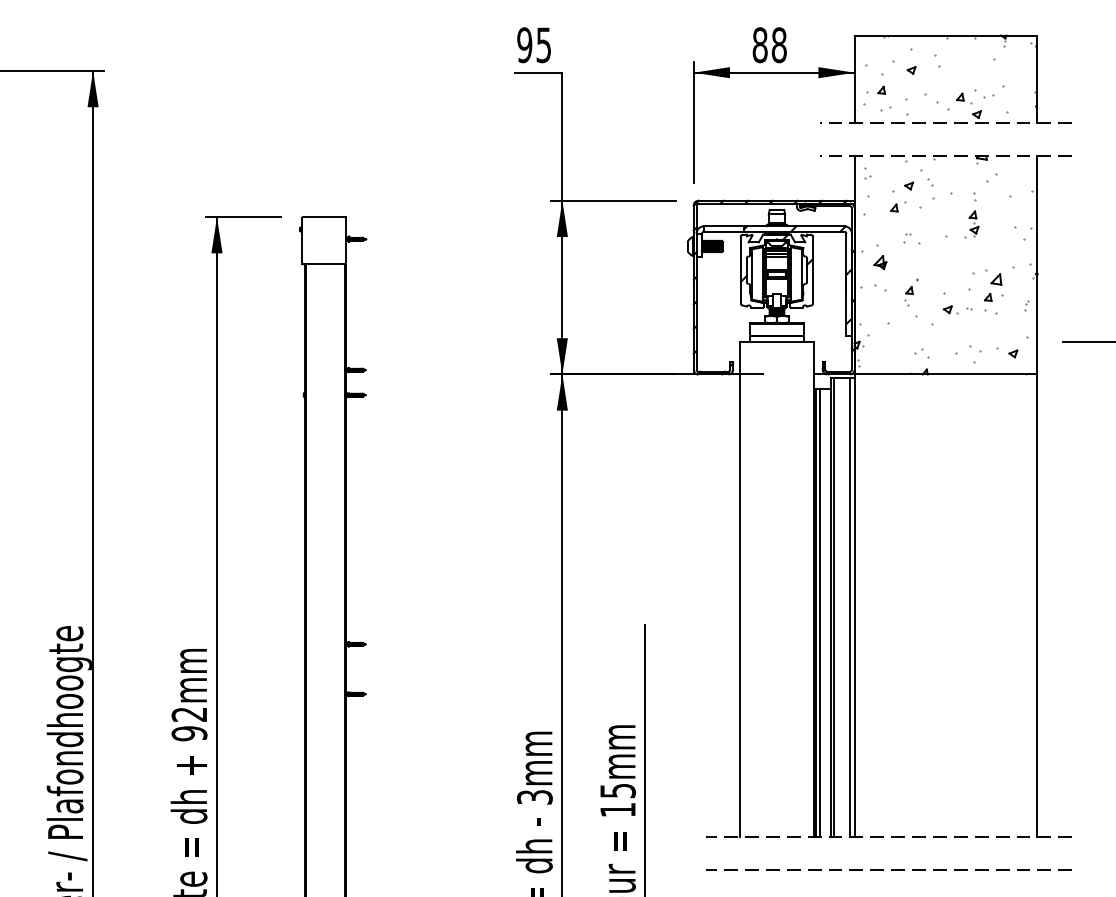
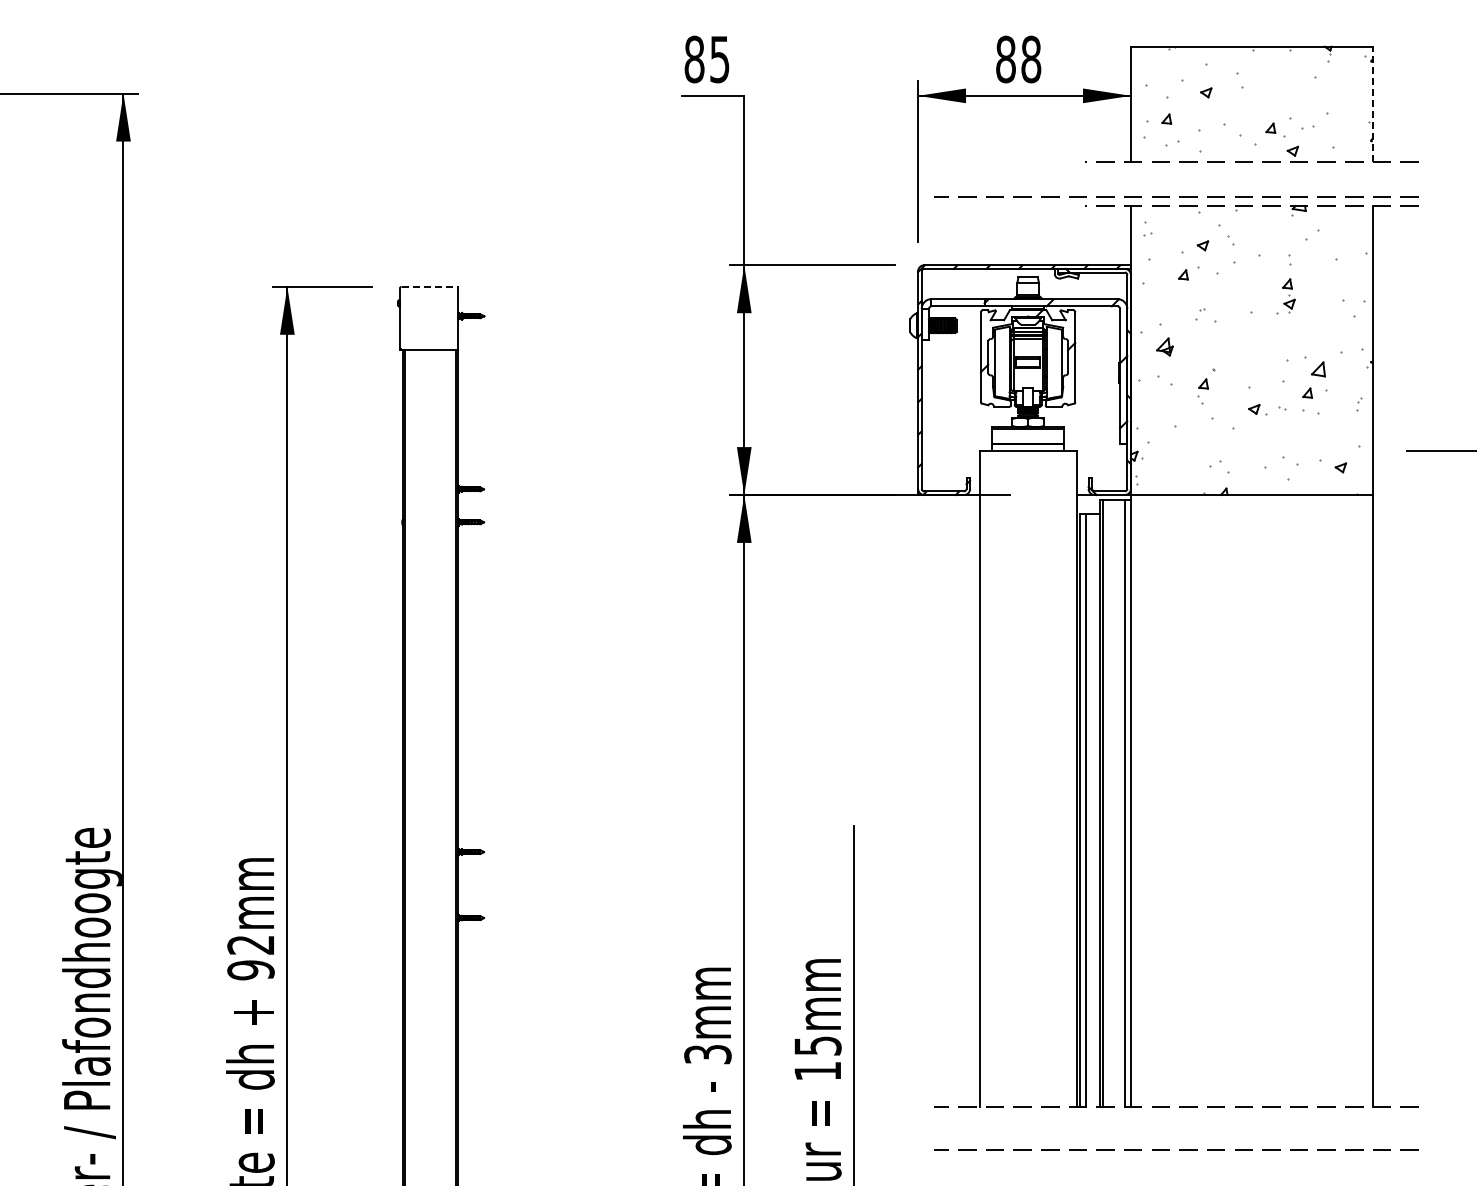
text: (524, 45) -> (694, 59), 95 -> 85
line: (1037, 79) -> (1372, 104), solid -> dashed
line: (891, 148) -> (1179, 196), added
line: (325, 216) -> (430, 286), solid -> dashed

